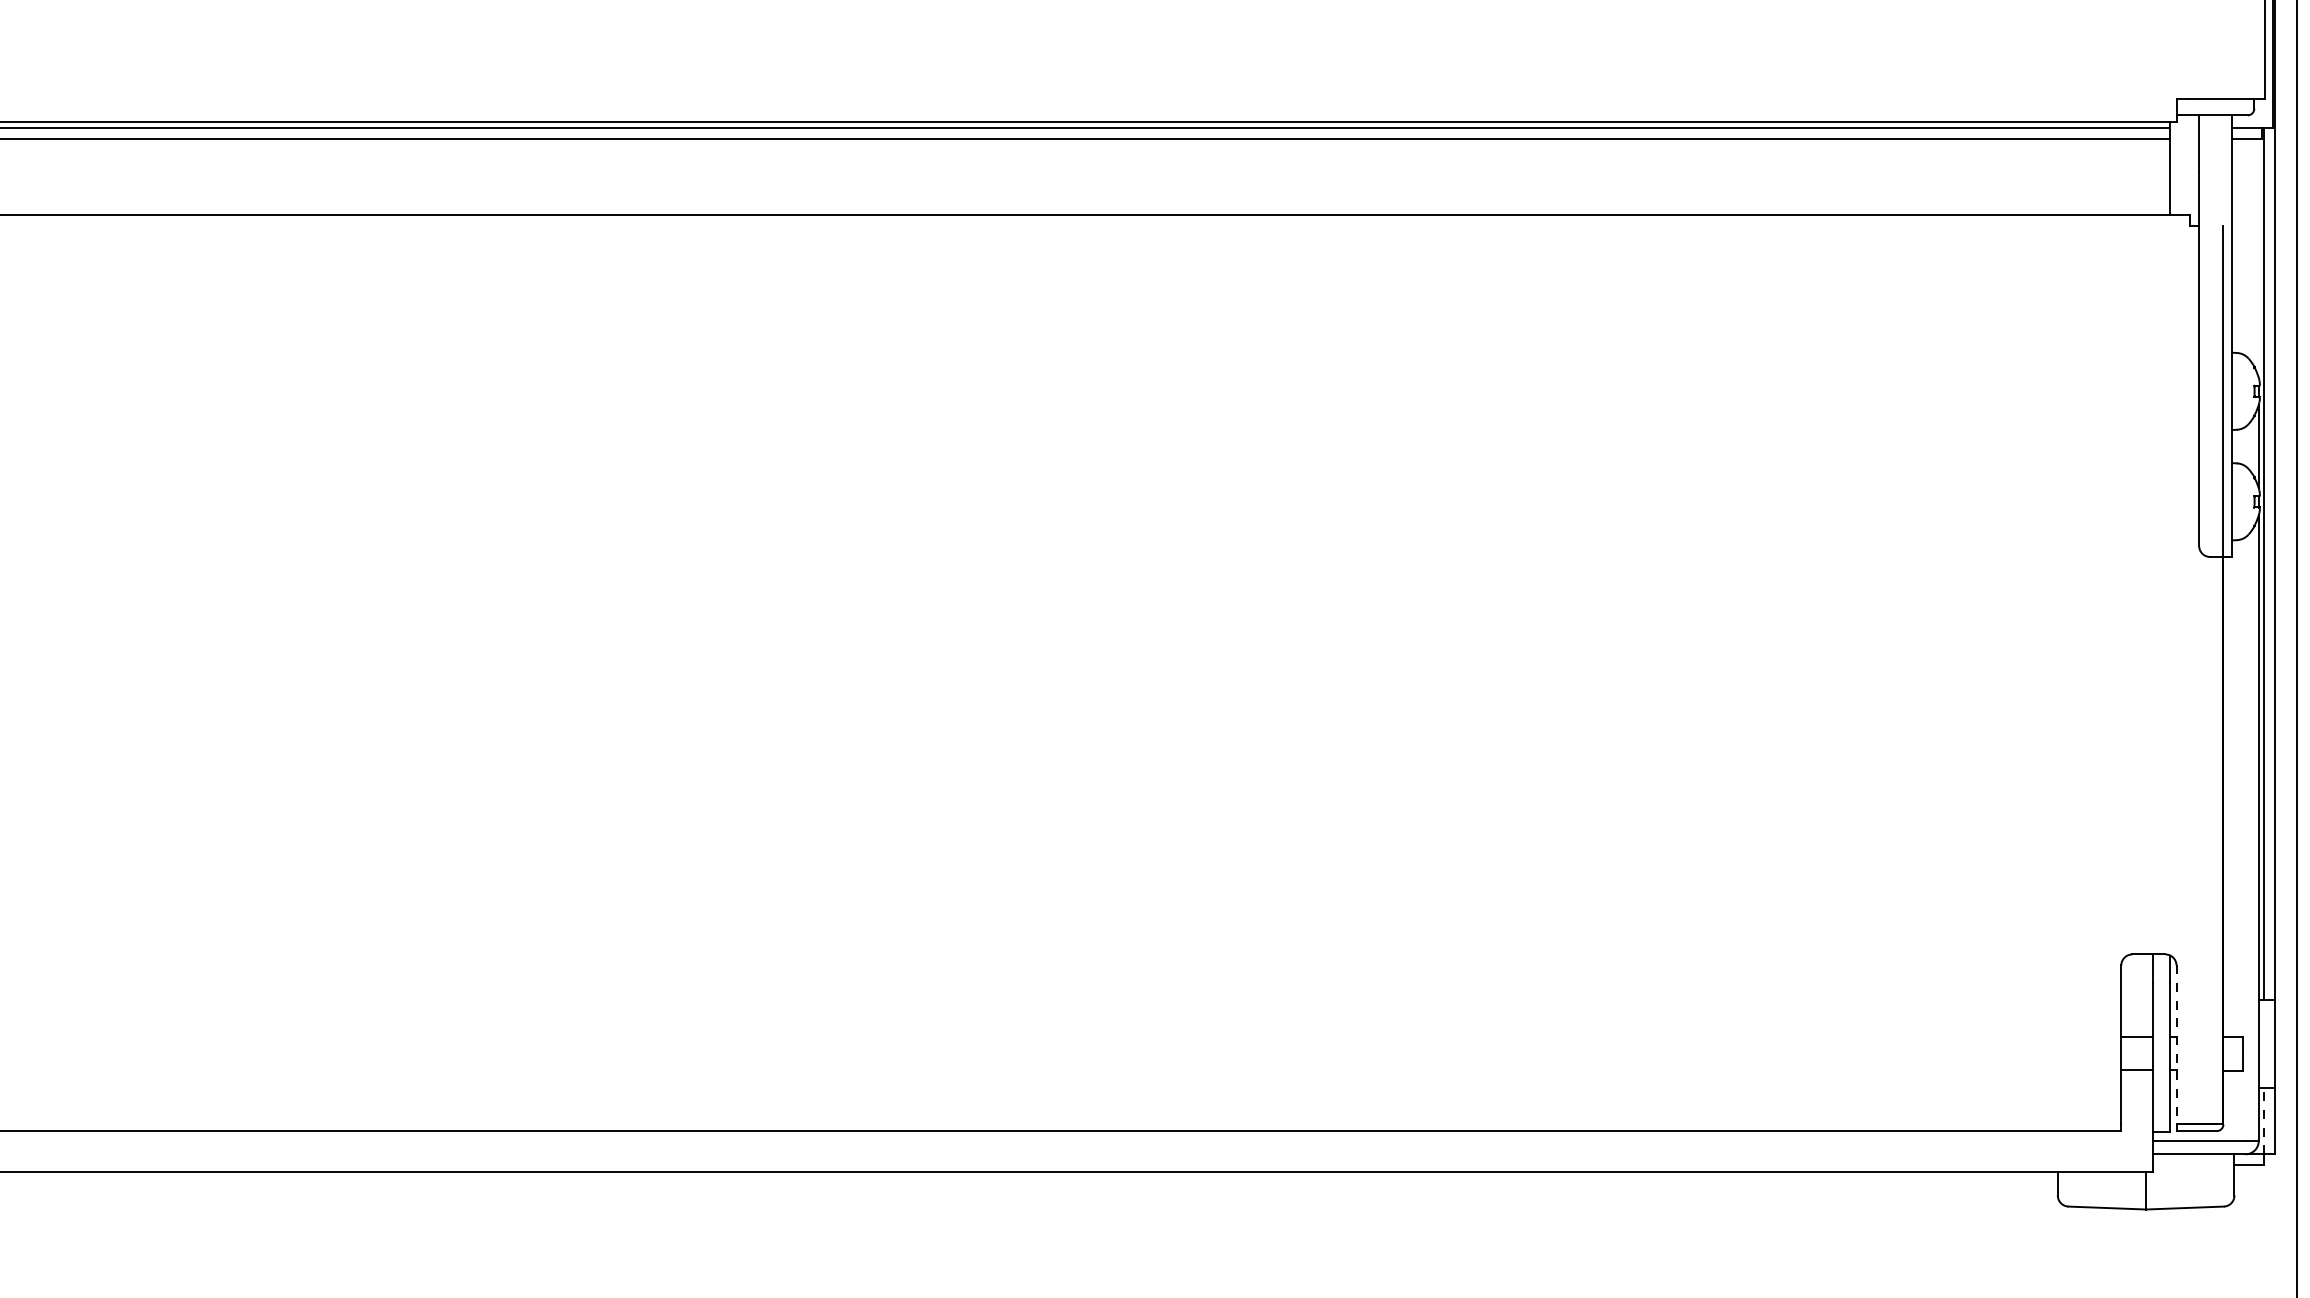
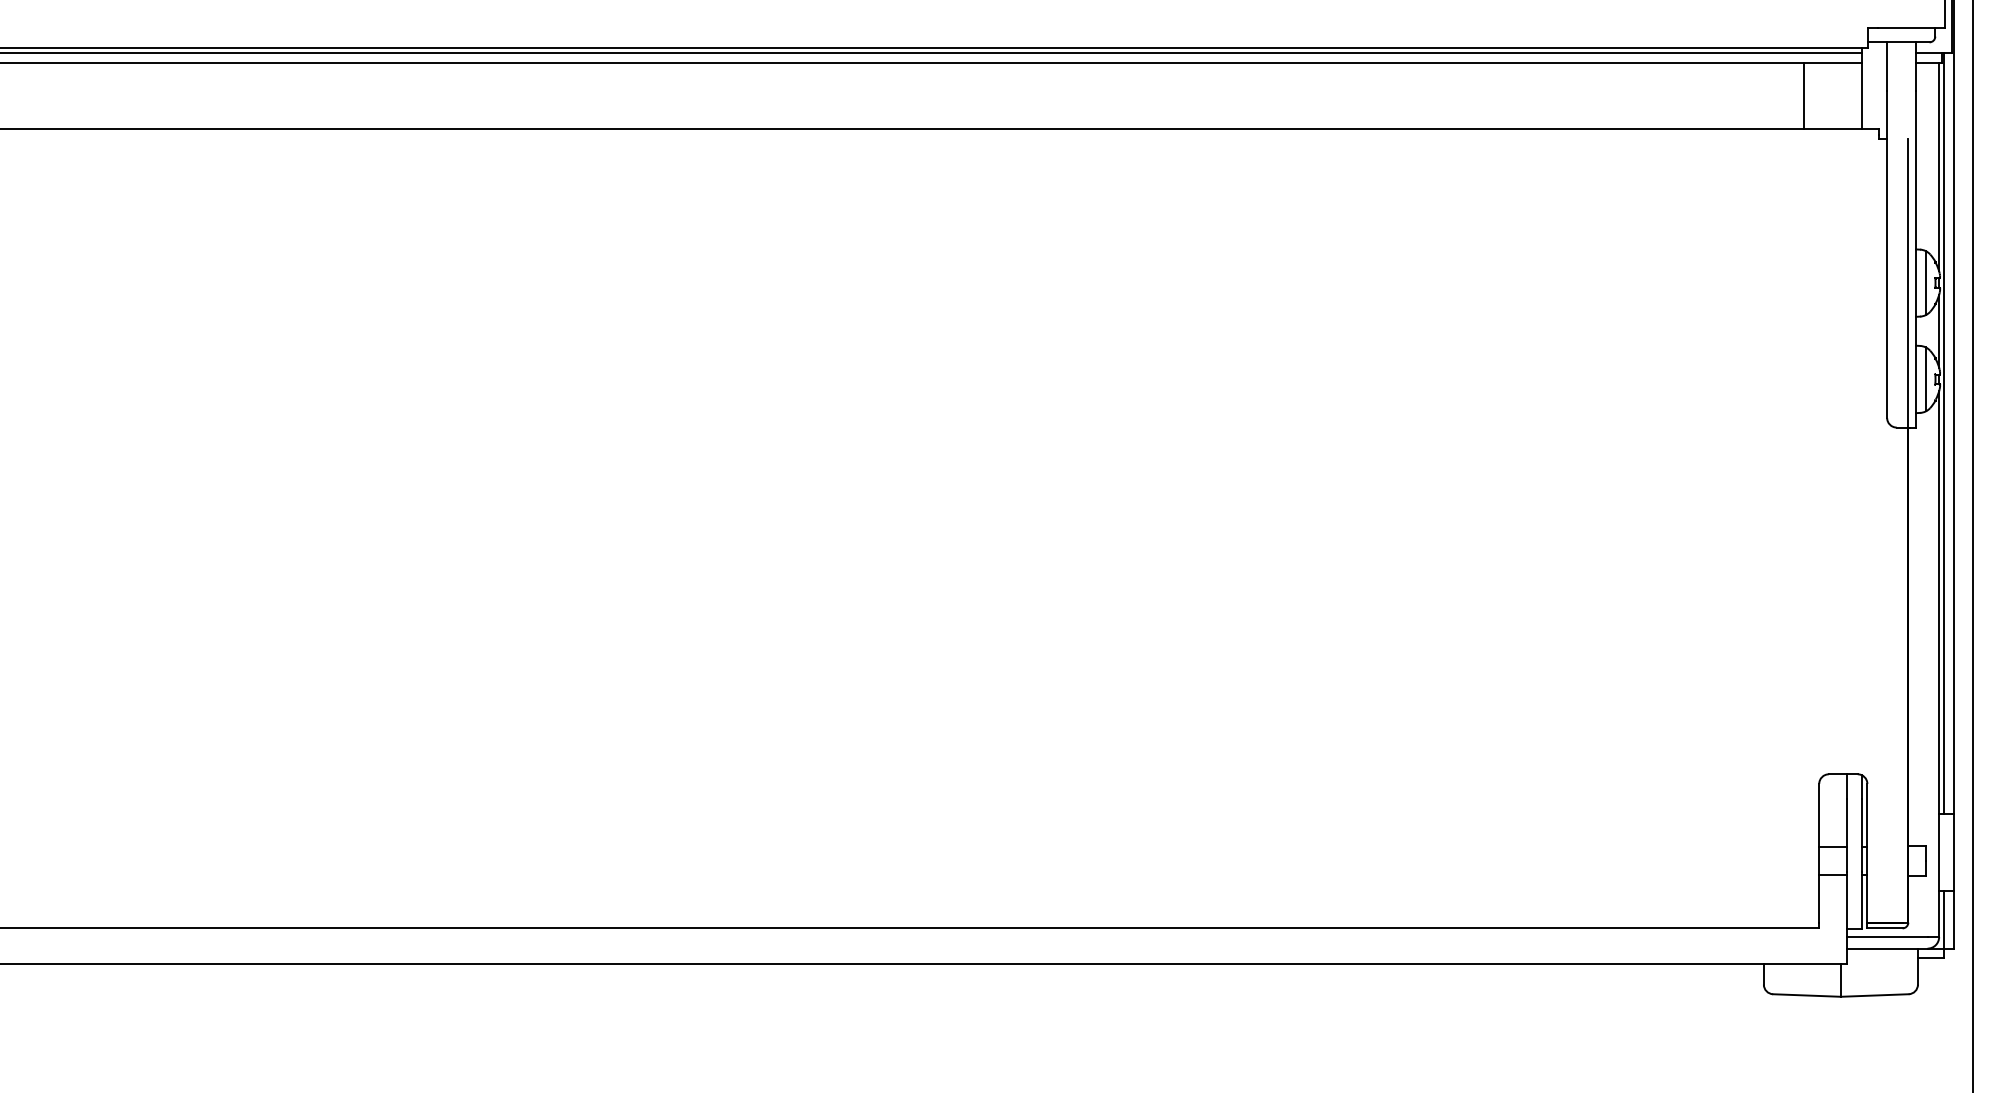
line: (2104, 176) -> (1804, 95), added
line: (2258, 257) -> (1938, 166), added
line: (2243, 390) -> (1925, 282), added
line: (2243, 500) -> (1925, 378), added
line: (2176, 1045) -> (1867, 853), dashed -> solid
line: (2264, 1120) -> (1944, 919), dashed -> solid

